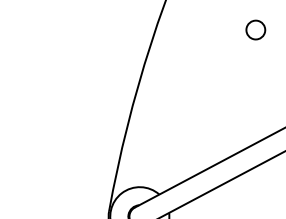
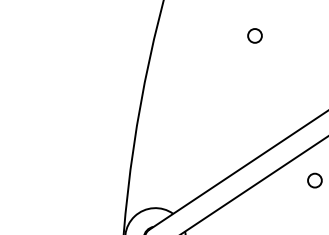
circle: (255, 29) -> (254, 35), size x0.71

